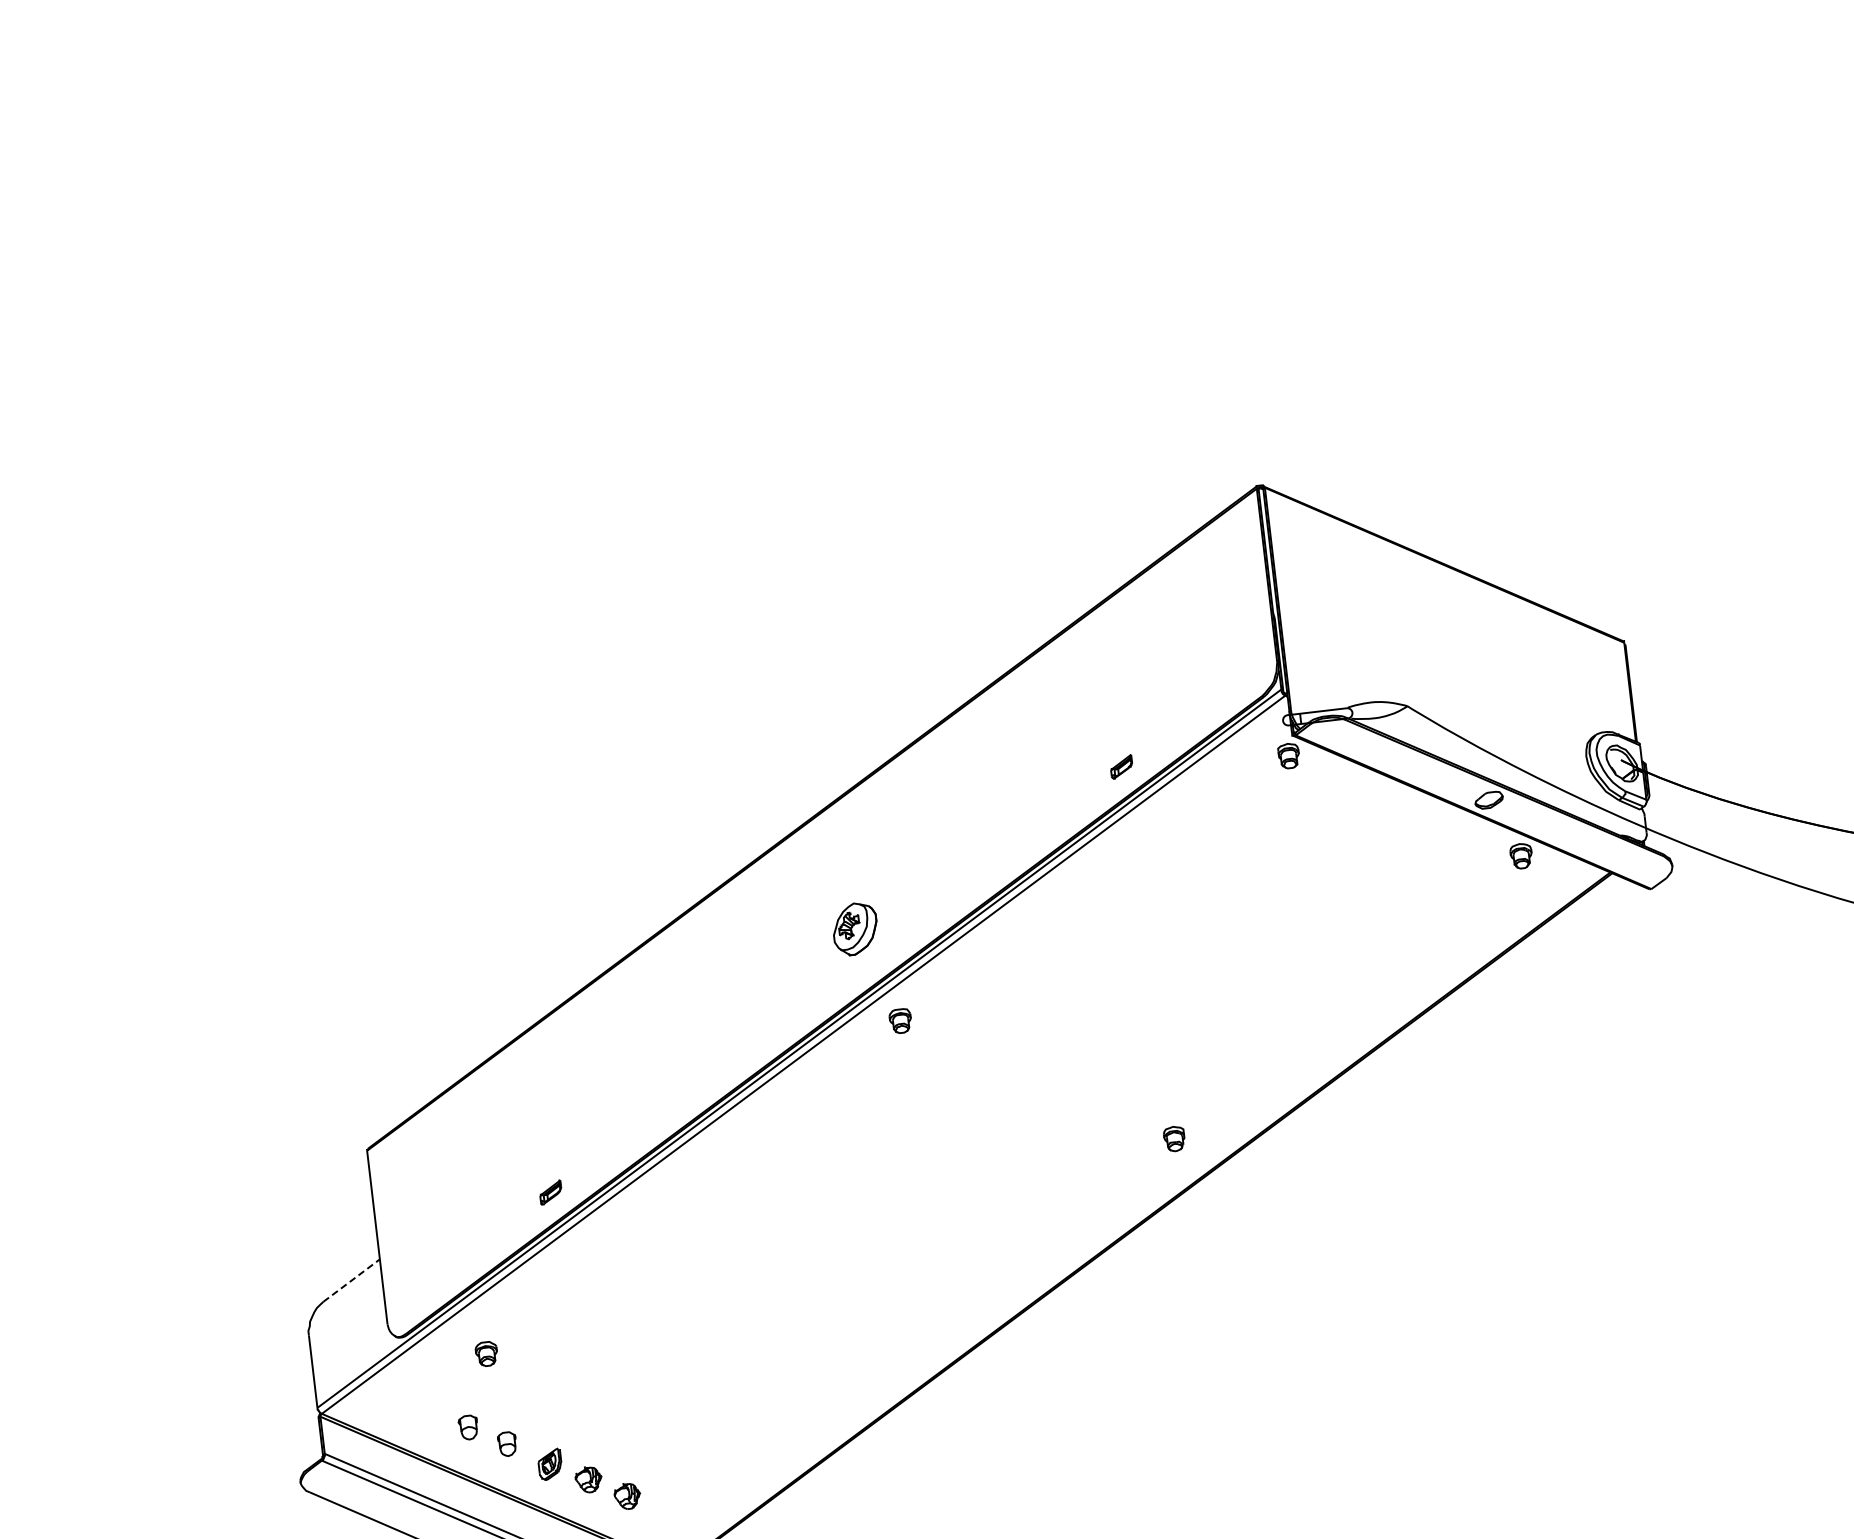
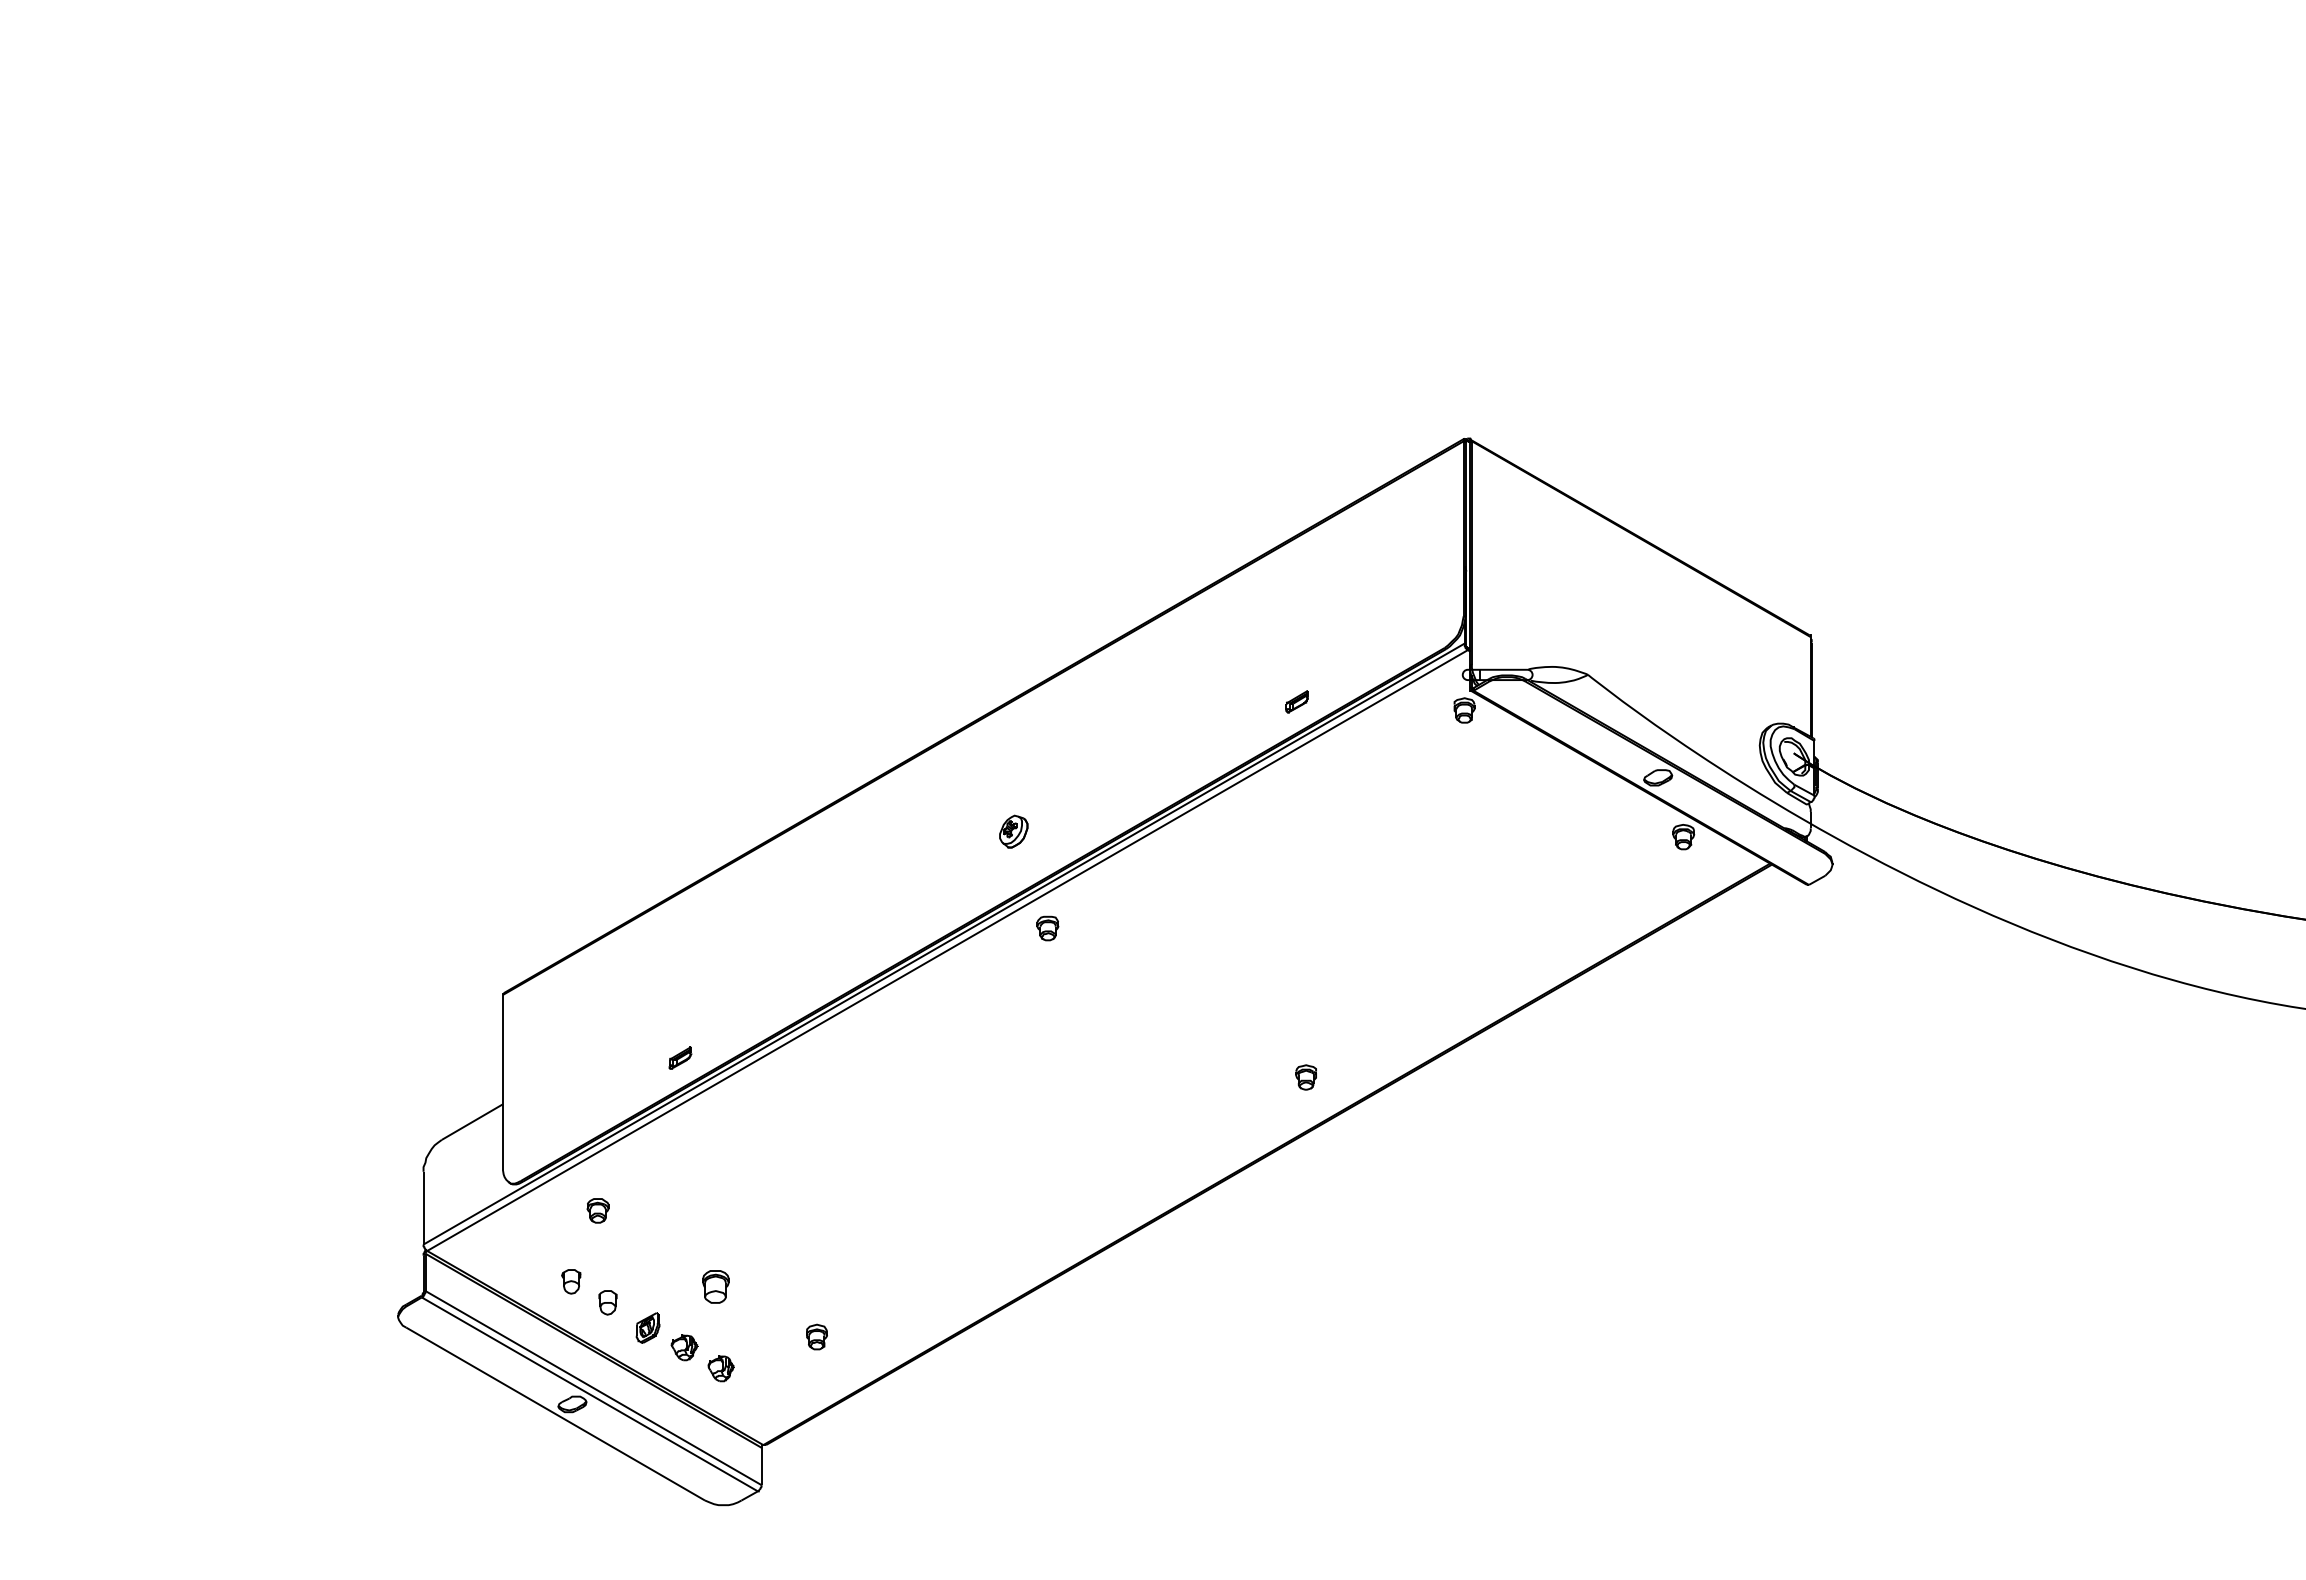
part: (855, 928) -> (1013, 831), size x0.62
line: (351, 1279) -> (472, 1121), dashed -> solid
part: (612, 1415) -> (715, 1286), added
part: (718, 1453) -> (816, 1336), added

